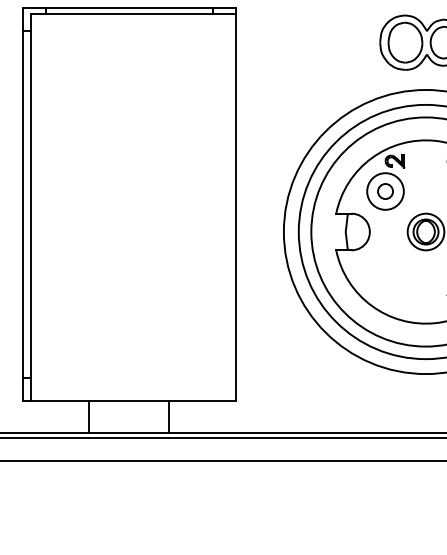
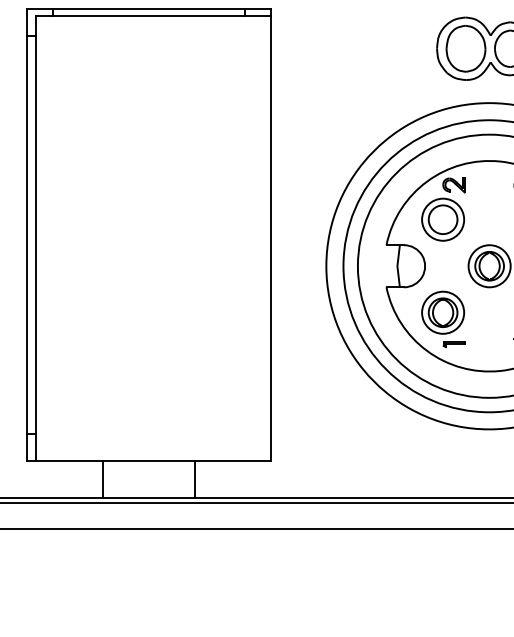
circle: (384, 191) -> (442, 219), size x1.67
part: (385, 278) -> (443, 319), added

